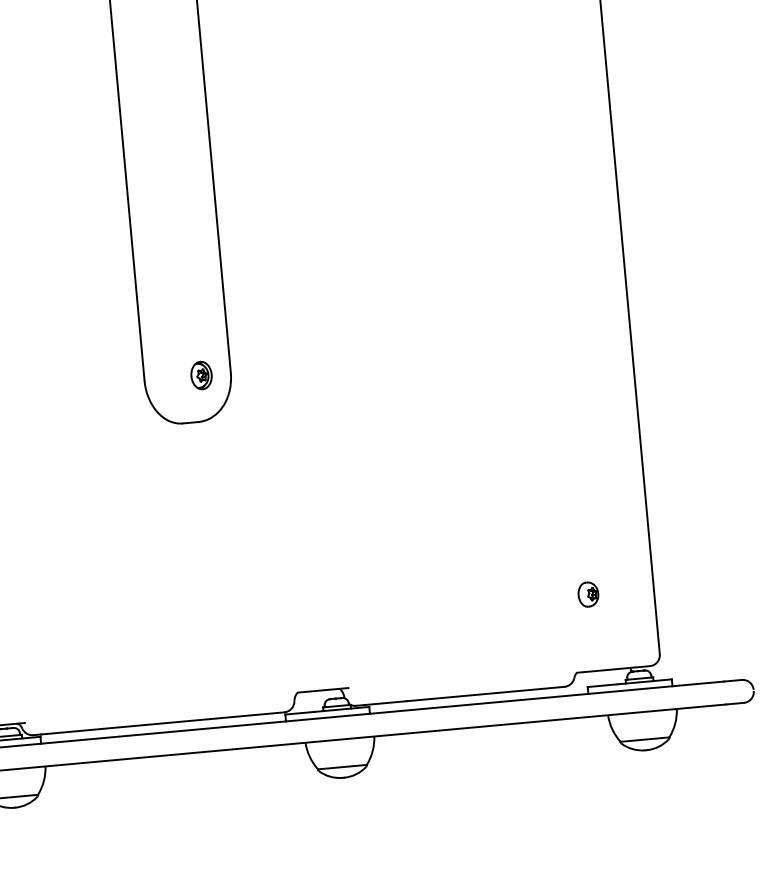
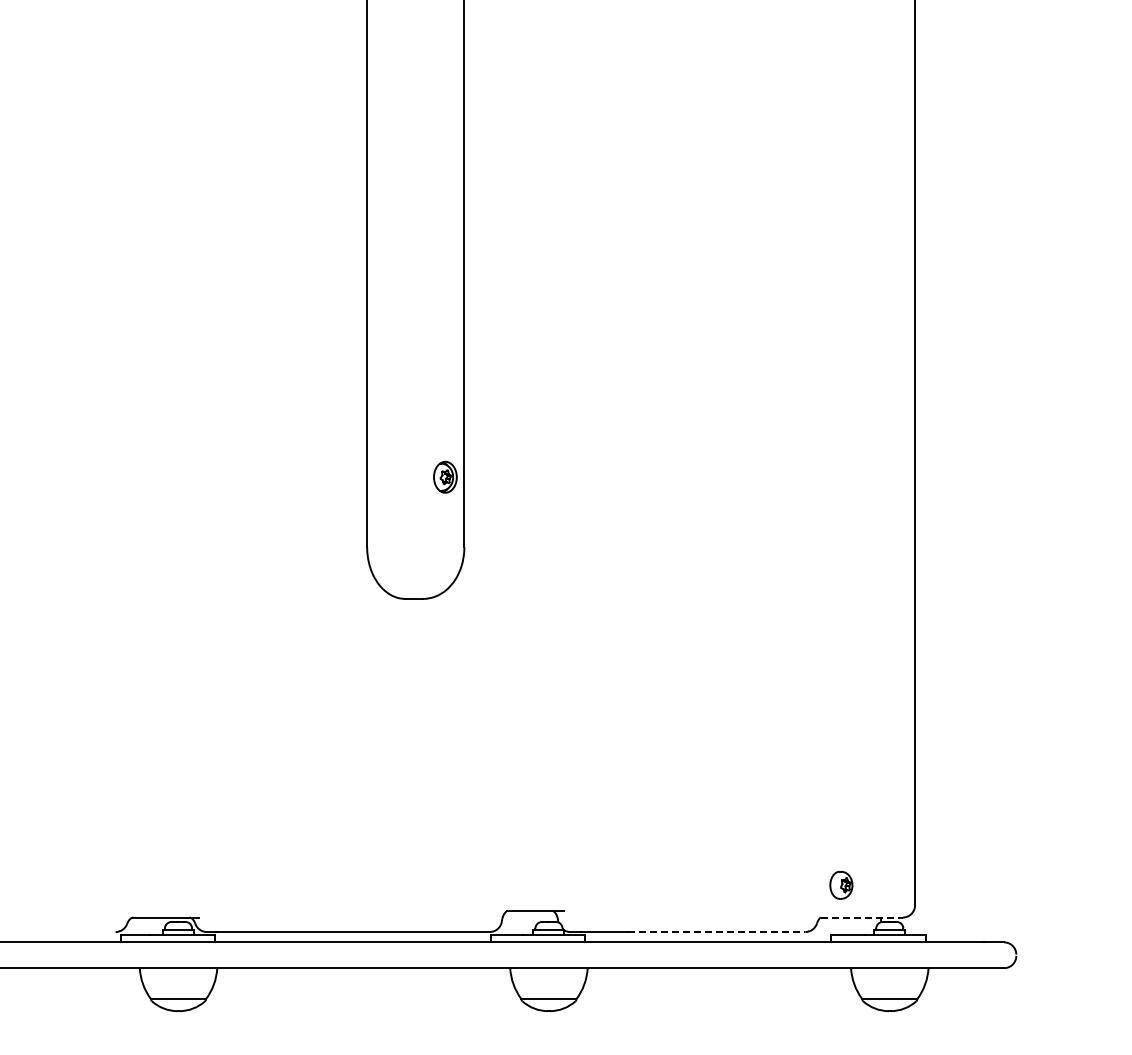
part: (201, 374) -> (445, 476), moved
part: (588, 593) -> (841, 884), moved
line: (614, 669) -> (862, 917), solid -> dashed
line: (485, 694) -> (716, 932), solid -> dashed

